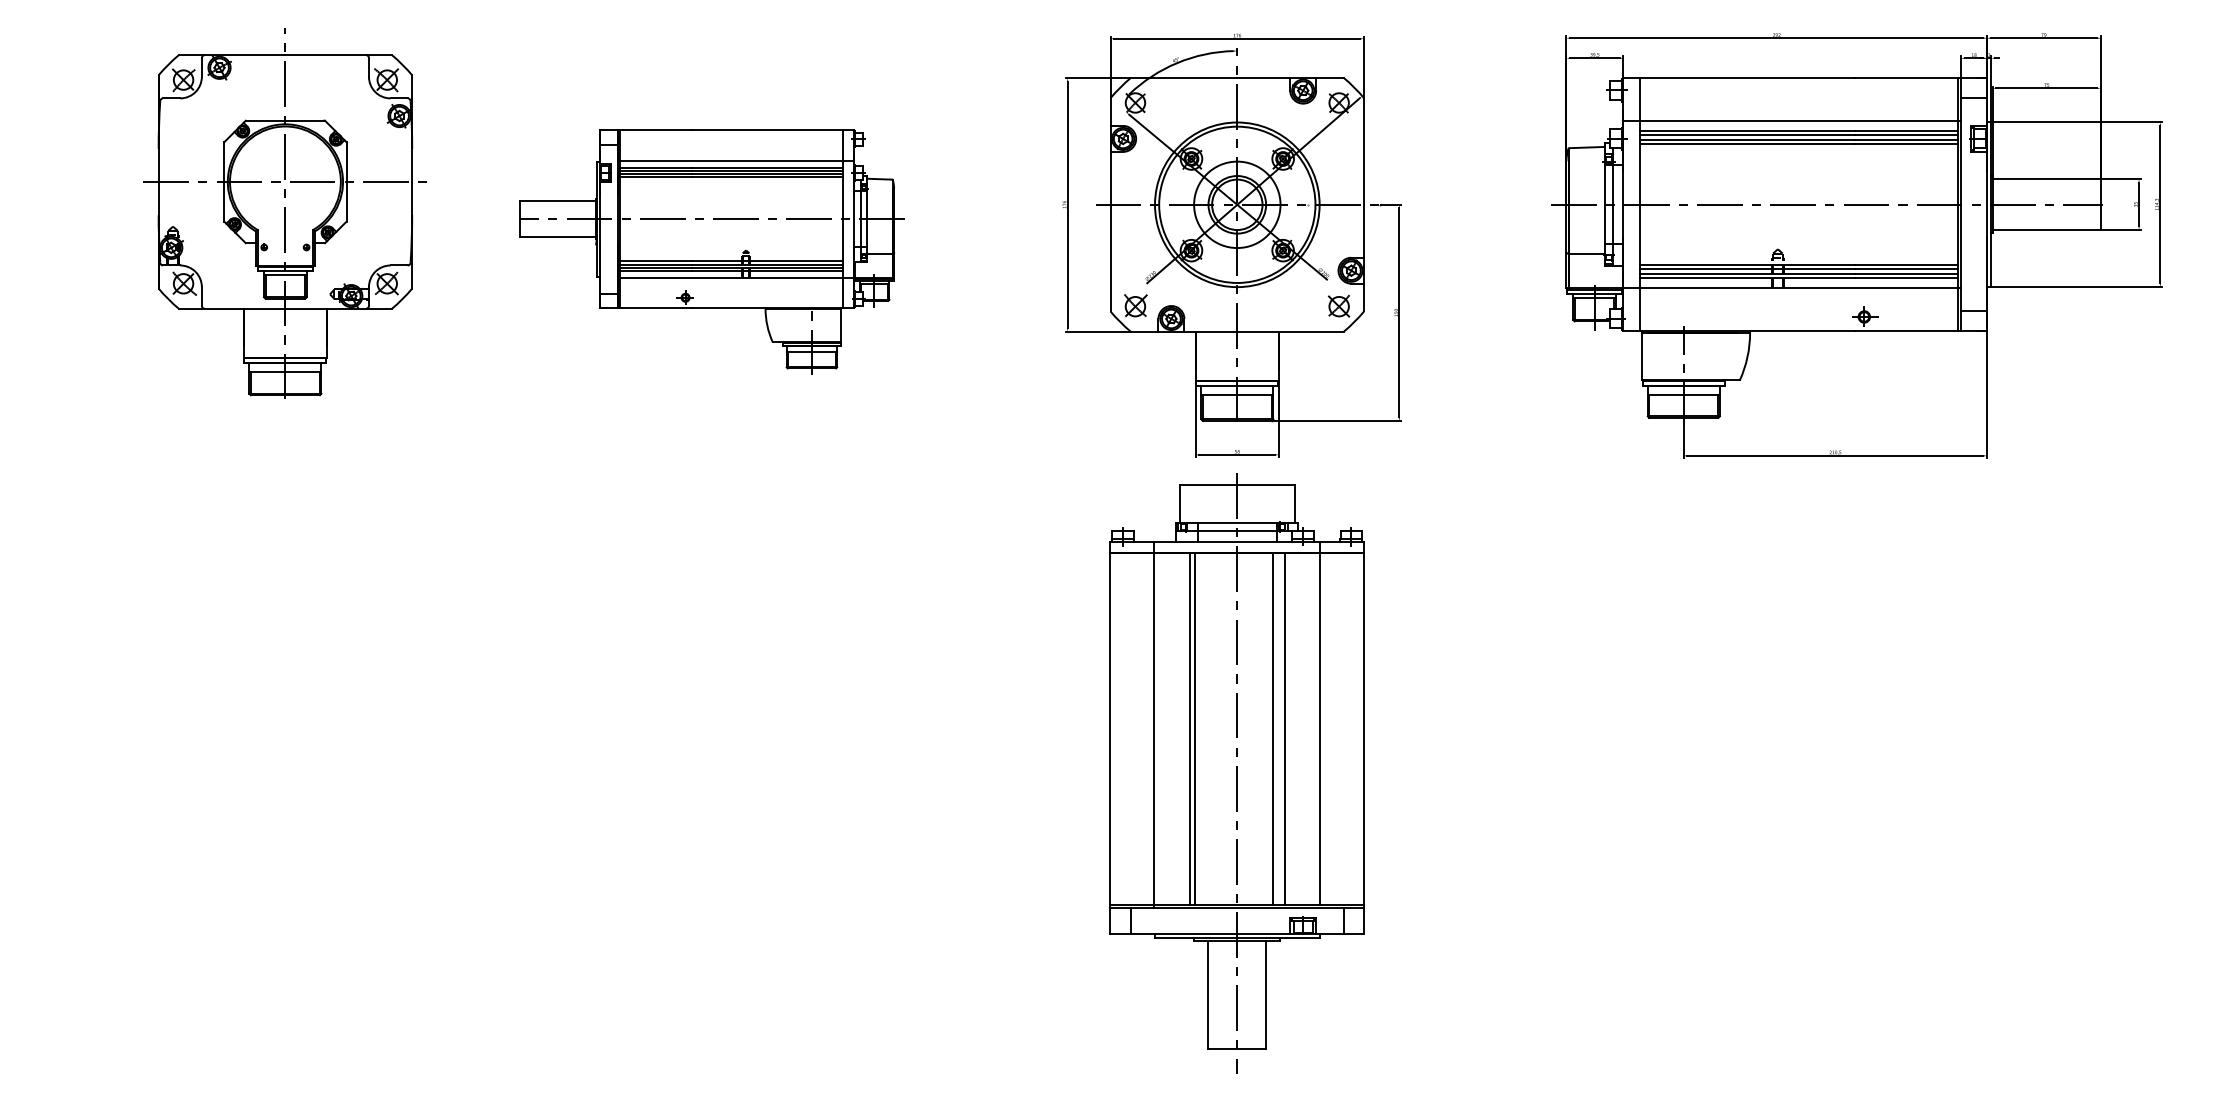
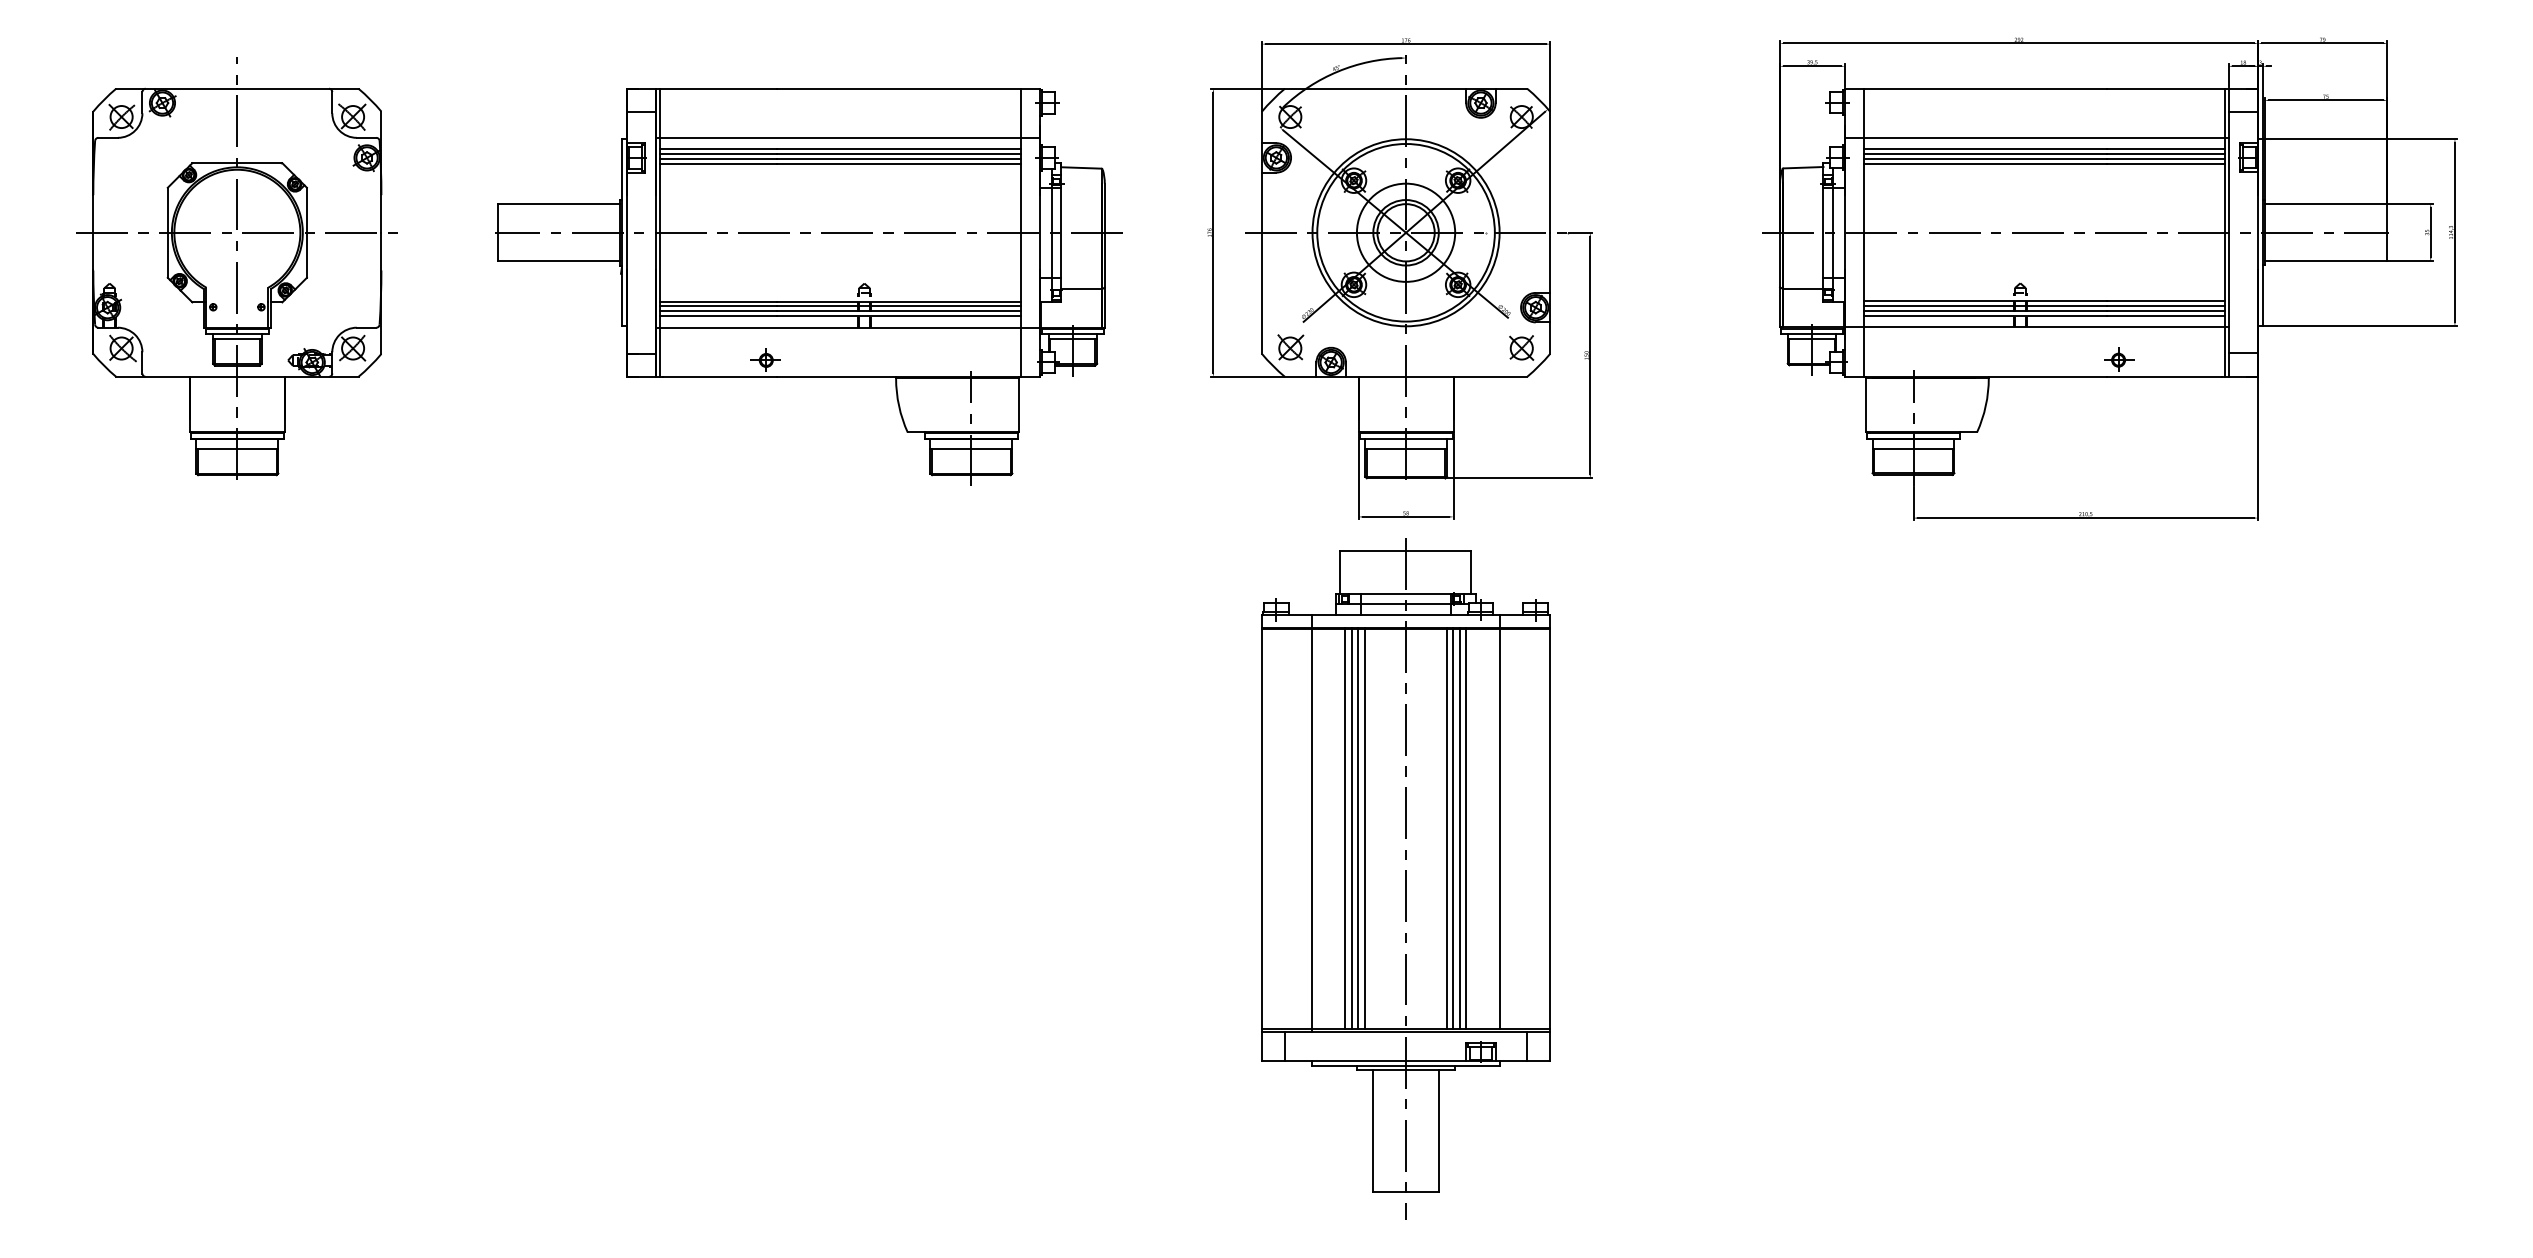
part: (284, 213) -> (236, 268), moved
part: (711, 252) -> (808, 286), size x1.43
line: (1184, 729) -> (1345, 828), added
line: (1201, 729) -> (1365, 828), added
line: (1279, 729) -> (1453, 828), added
line: (1290, 729) -> (1466, 828), added

